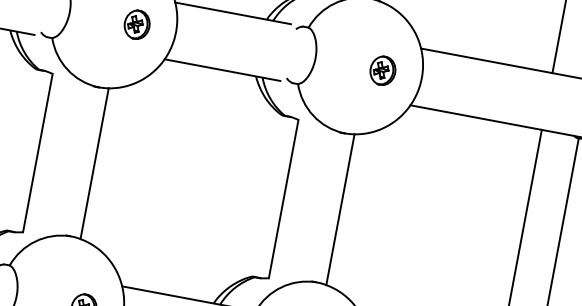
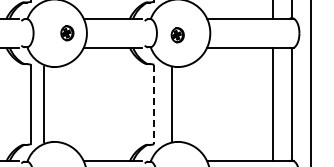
part: (382, 71) -> (177, 35), moved
line: (94, 163) -> (44, 104), moved
line: (284, 199) -> (154, 104), solid -> dashed
line: (339, 209) -> (171, 104), moved

